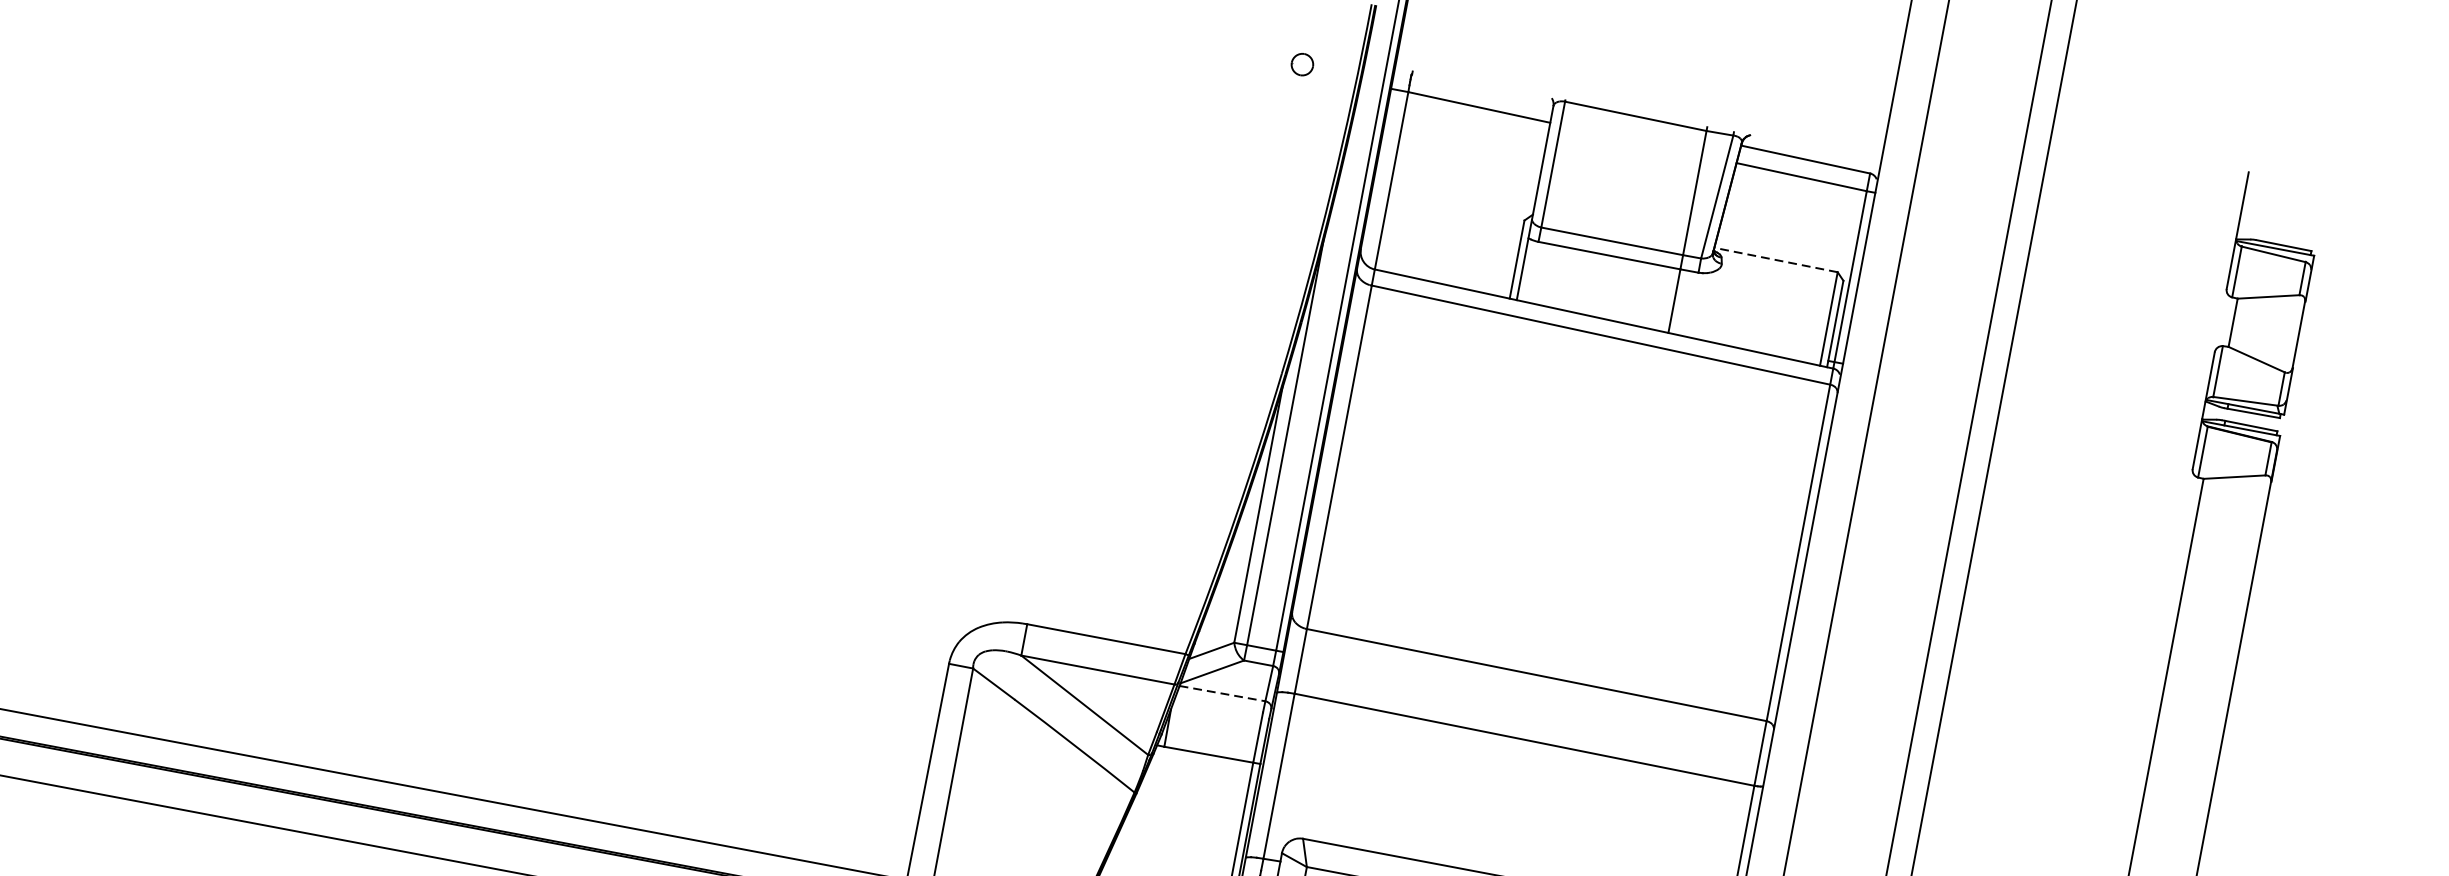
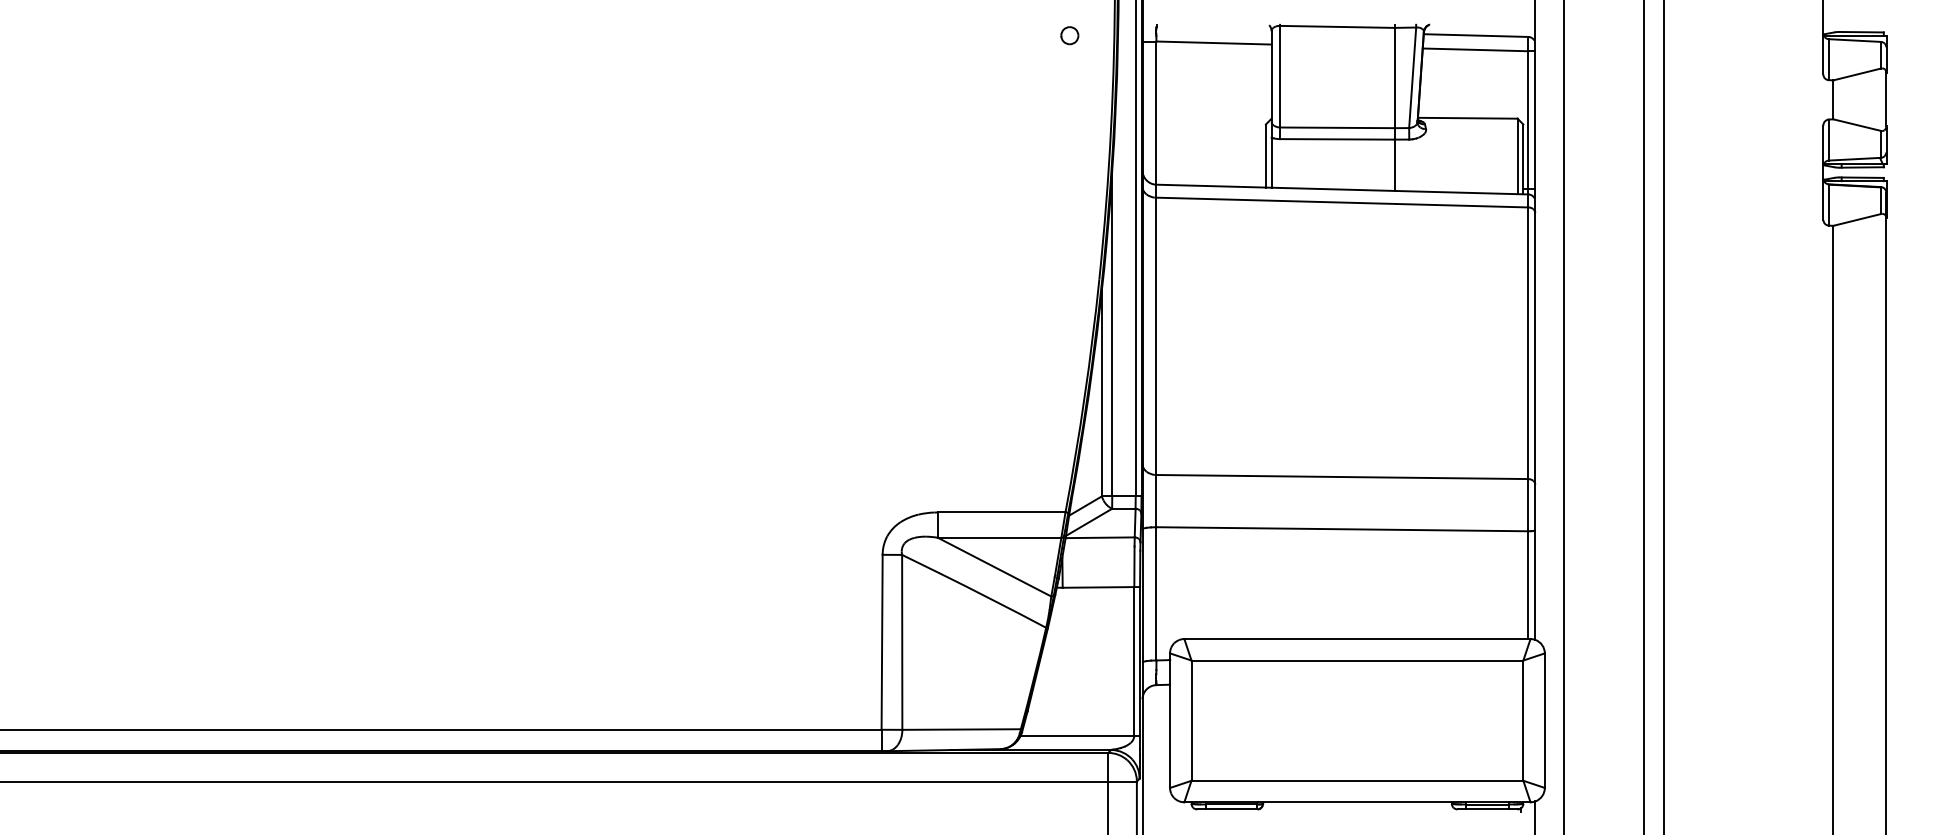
line: (1775, 260) -> (1467, 118), dashed -> solid
line: (1222, 693) -> (1100, 537), dashed -> solid

